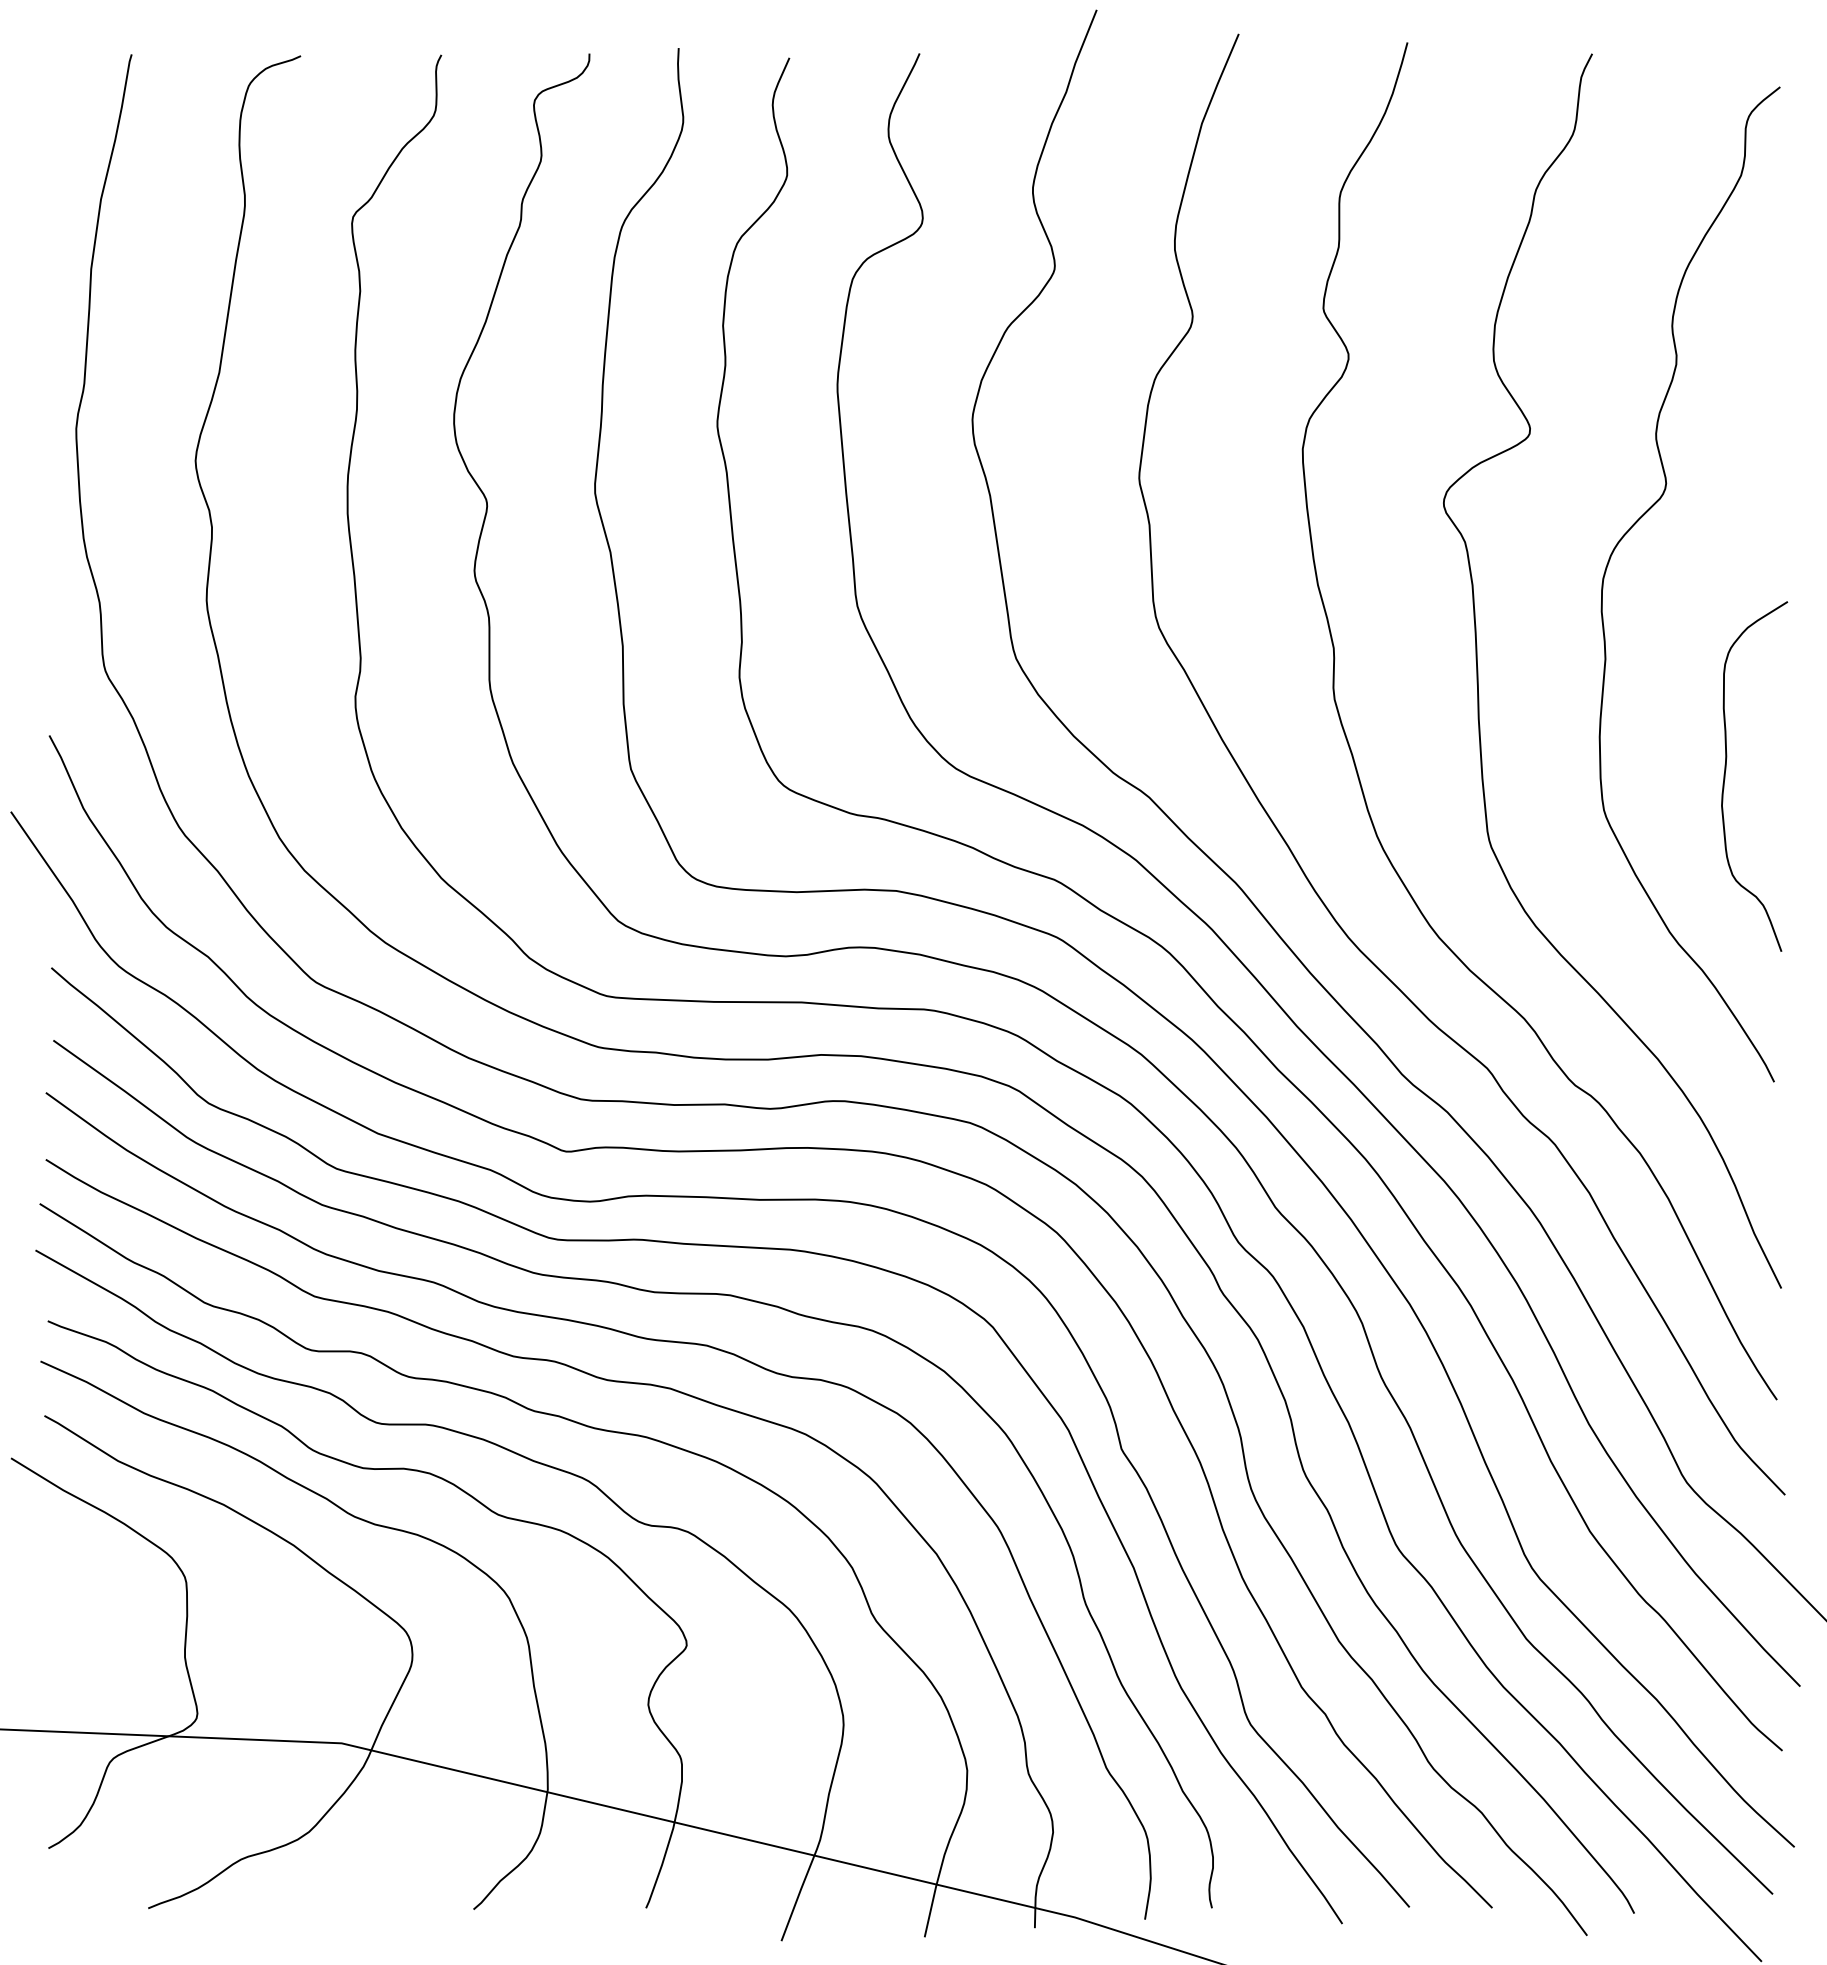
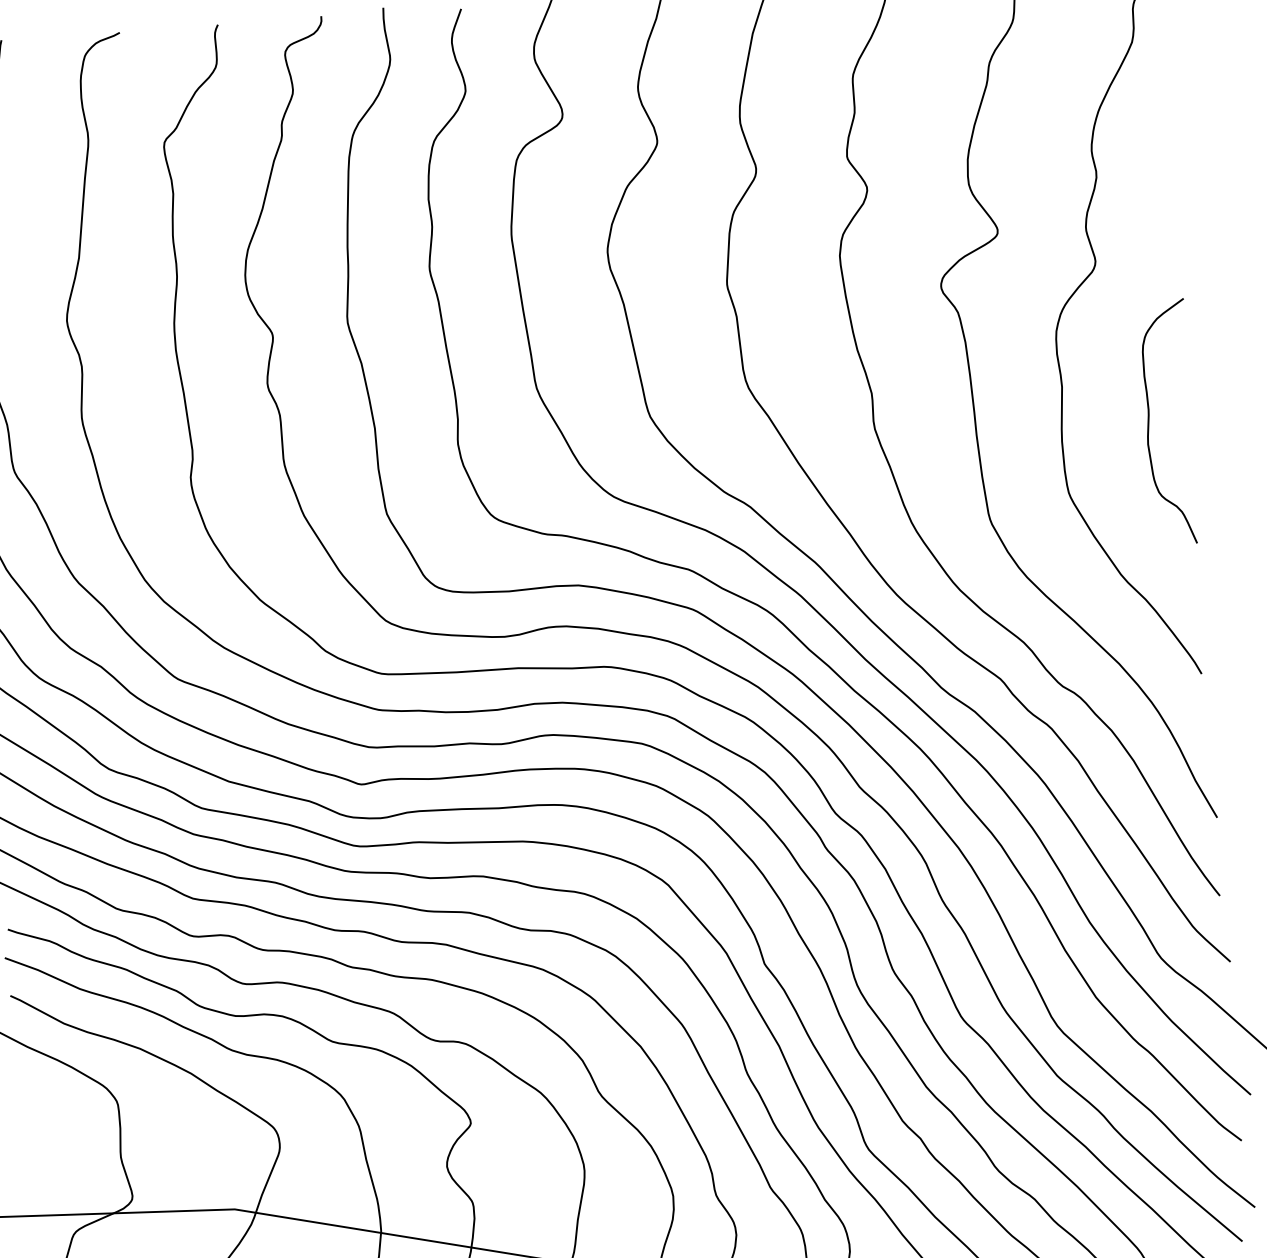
curve: (1726, 770) -> (1149, 419), moved

